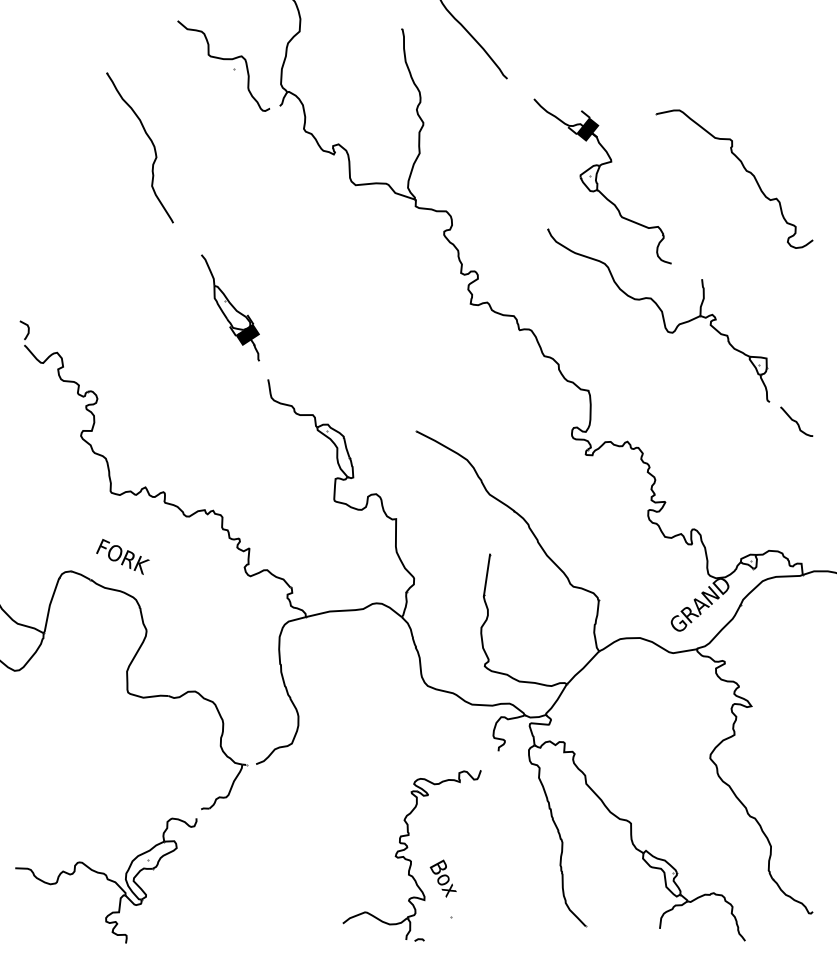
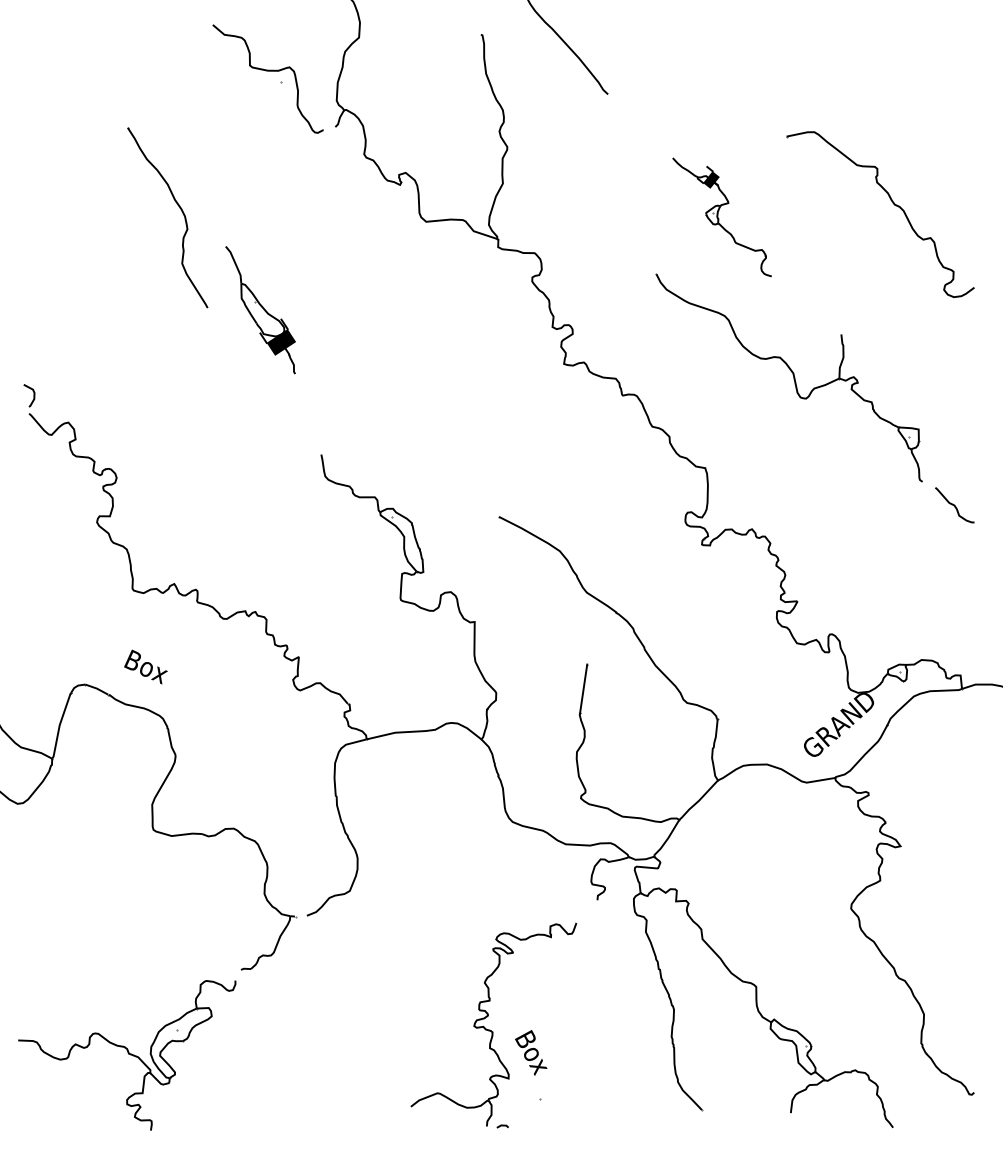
part: (150, 141) -> (180, 210), moved
part: (602, 181) -> (722, 217), size x0.6
part: (230, 307) -> (260, 309), moved
text: (122, 556) -> (146, 666), FORK -> Box

